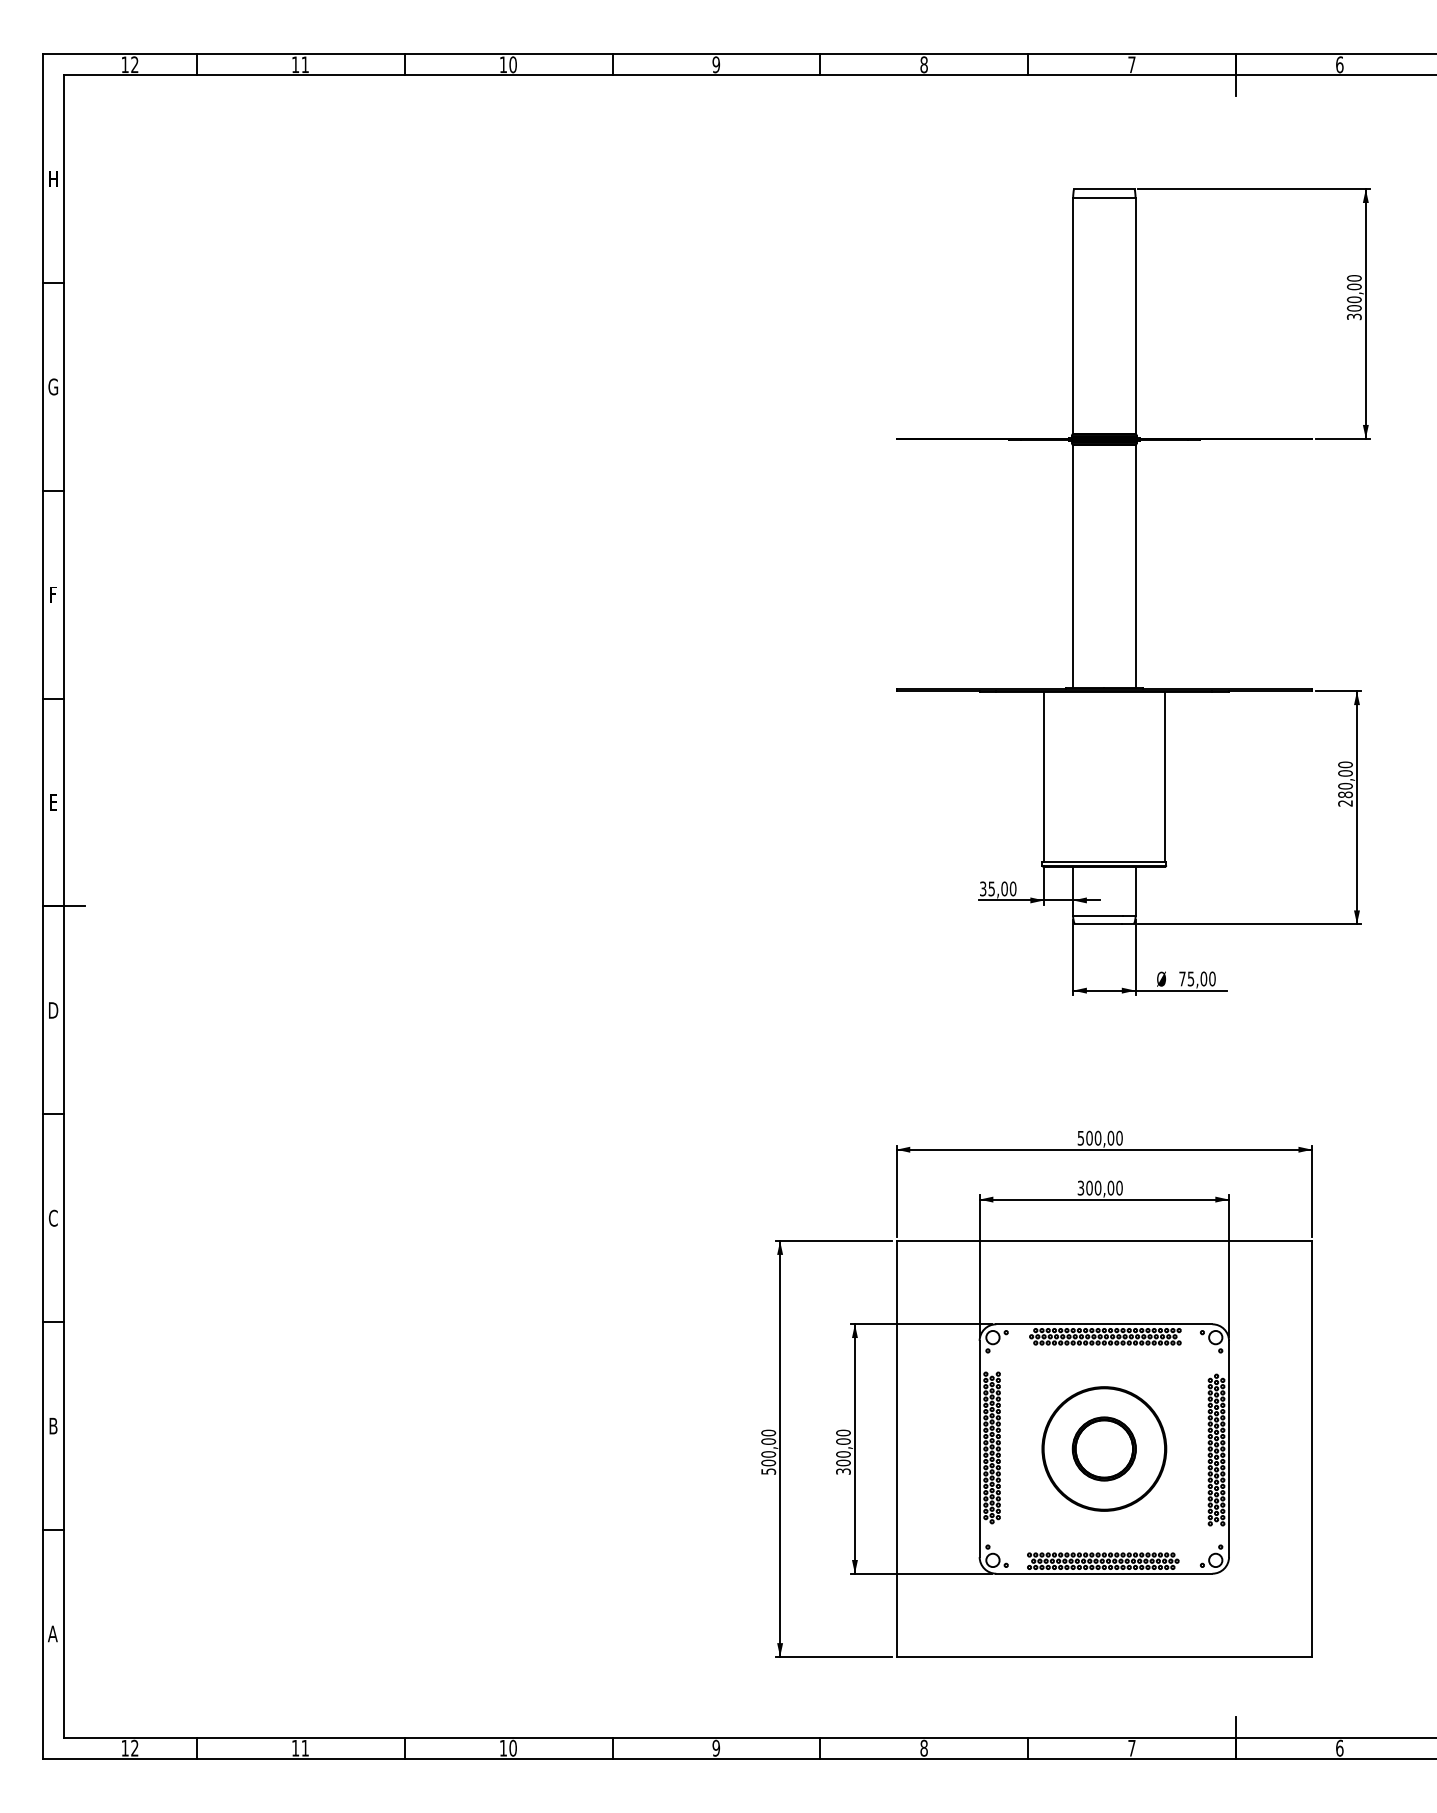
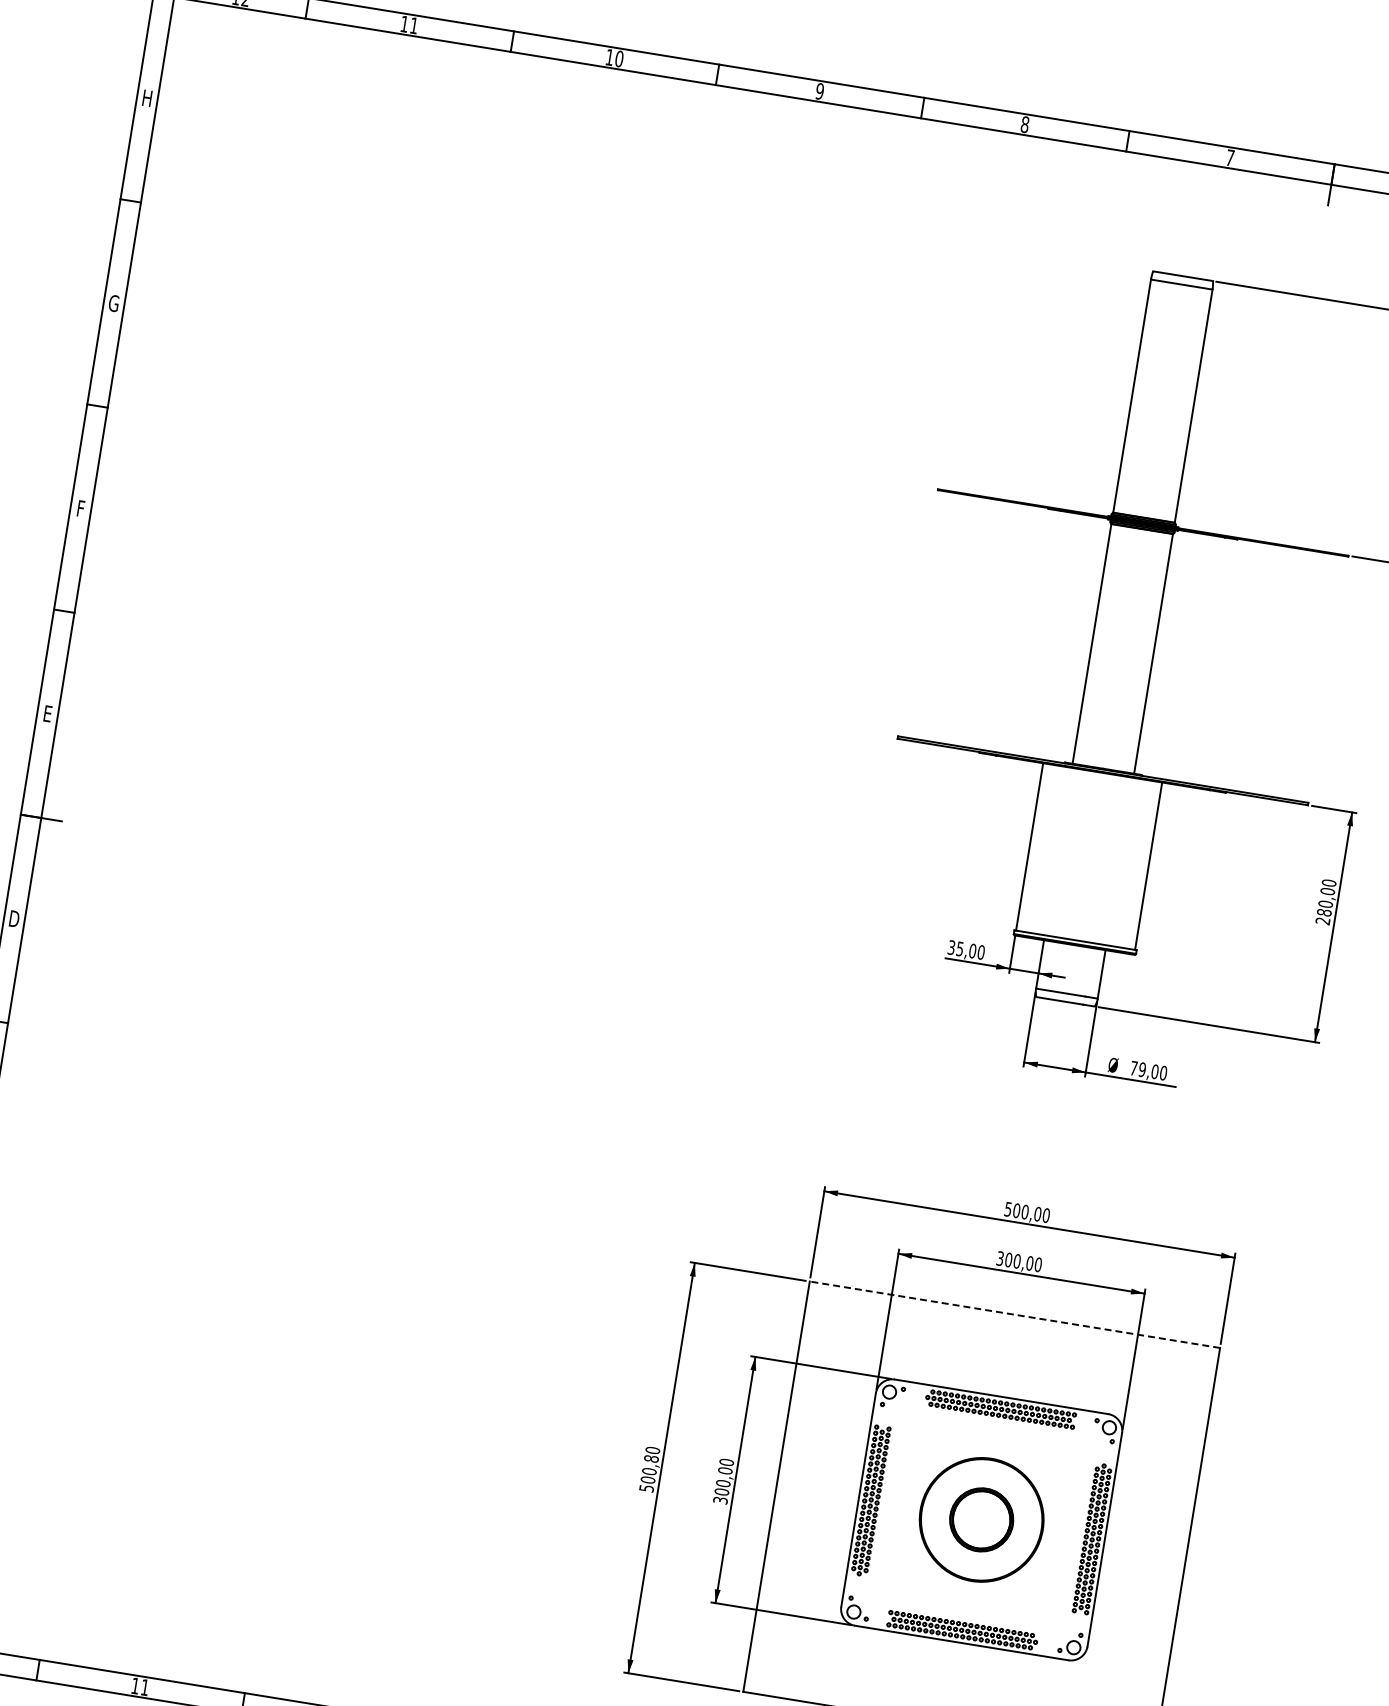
text: (1190, 978) -> (1141, 1069), 75,00 -> 79,00
line: (1104, 1241) -> (1015, 1315), solid -> dashed
text: (768, 1441) -> (651, 1458), 500,00 -> 500,80

